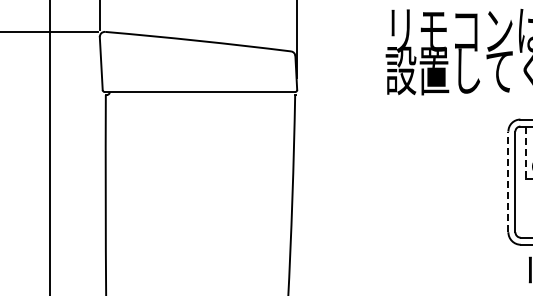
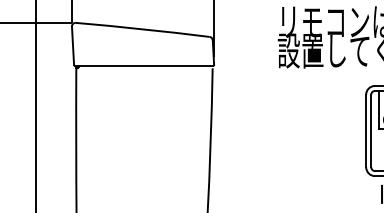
line: (526, 153) -> (379, 110), dashed -> solid
line: (508, 181) -> (366, 130), dashed -> solid

